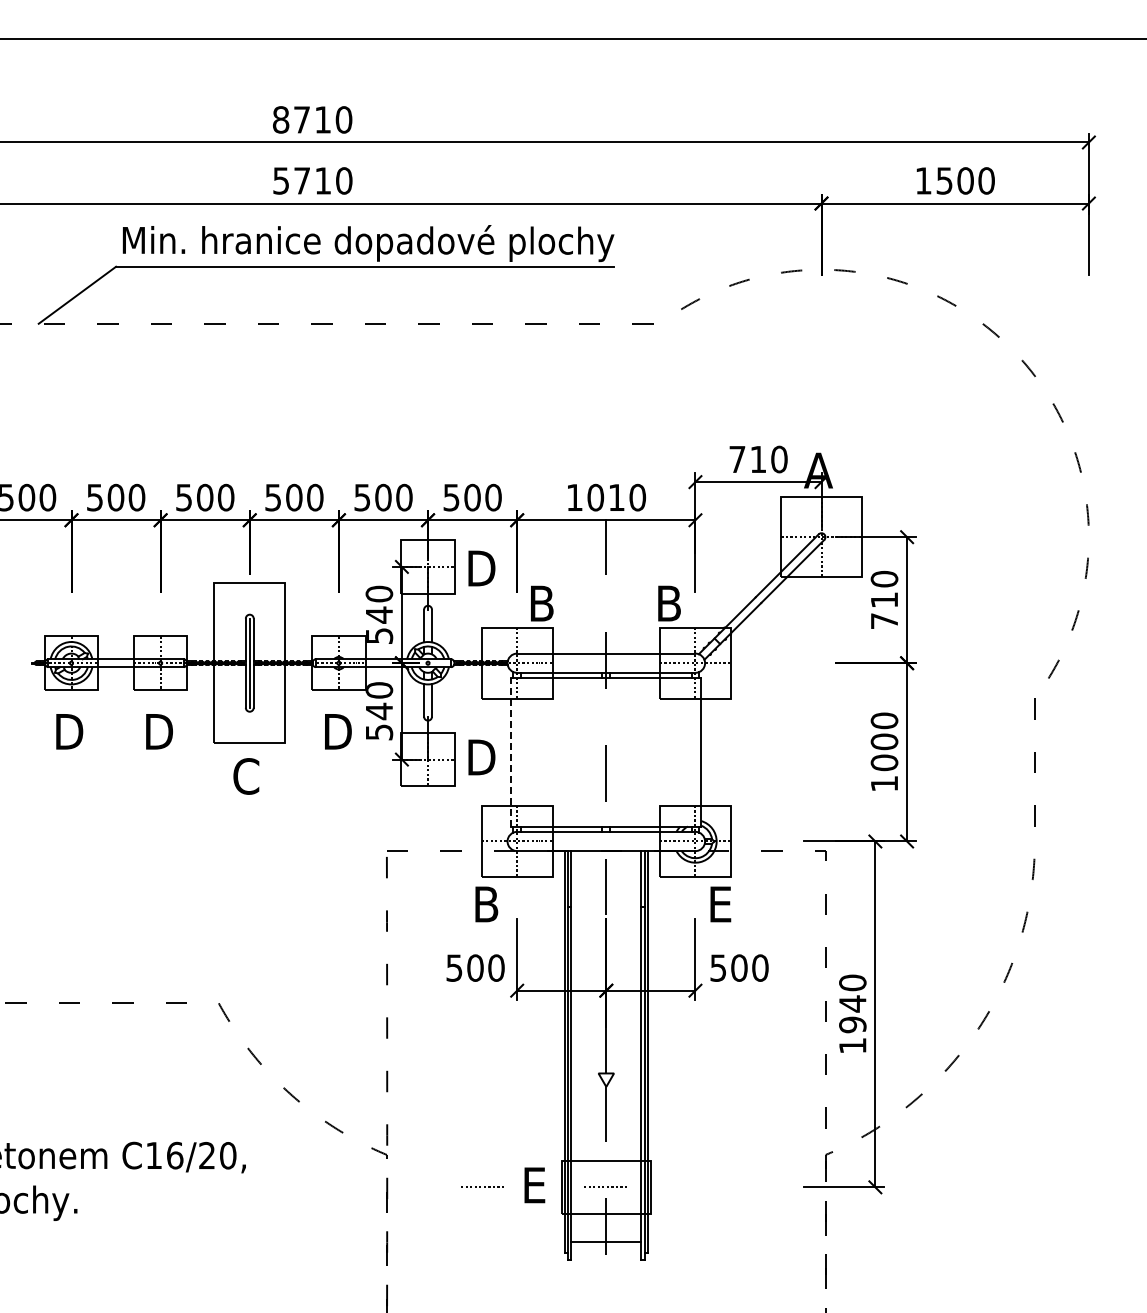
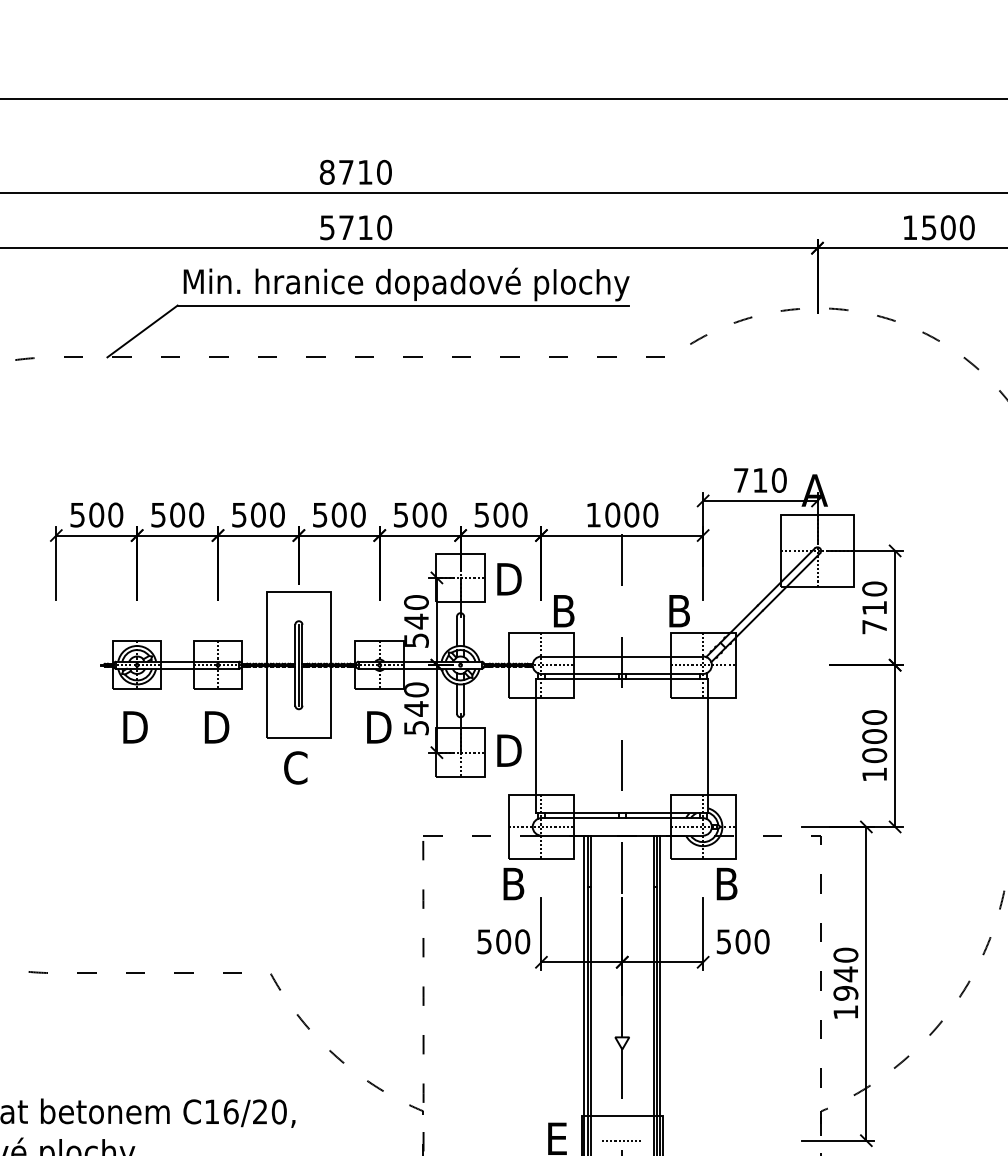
text: (616, 497) -> (631, 514), 1010 -> 1000
line: (511, 751) -> (536, 745), dashed -> solid
text: (724, 904) -> (729, 884), E -> B
line: (480, 1186) -> (508, 1139), removed

